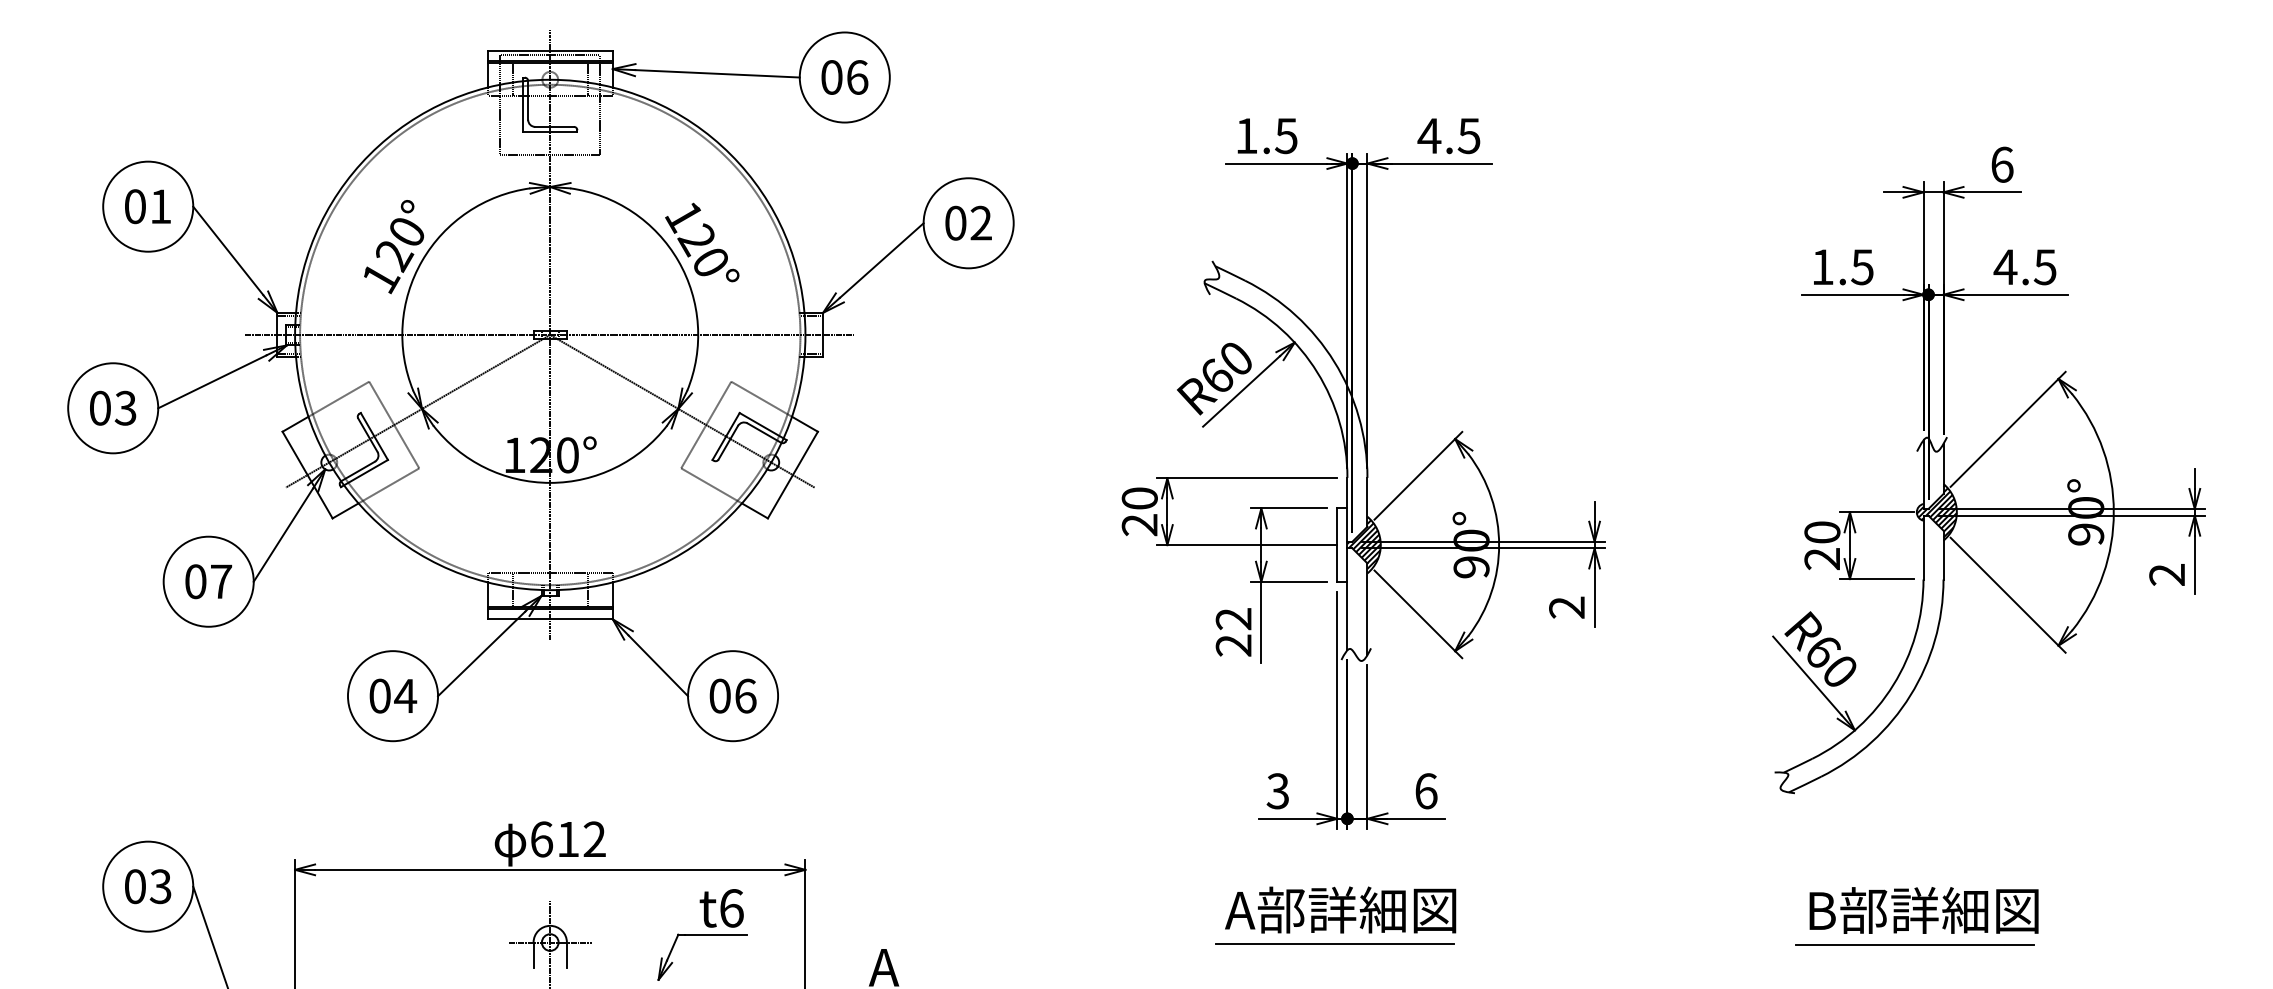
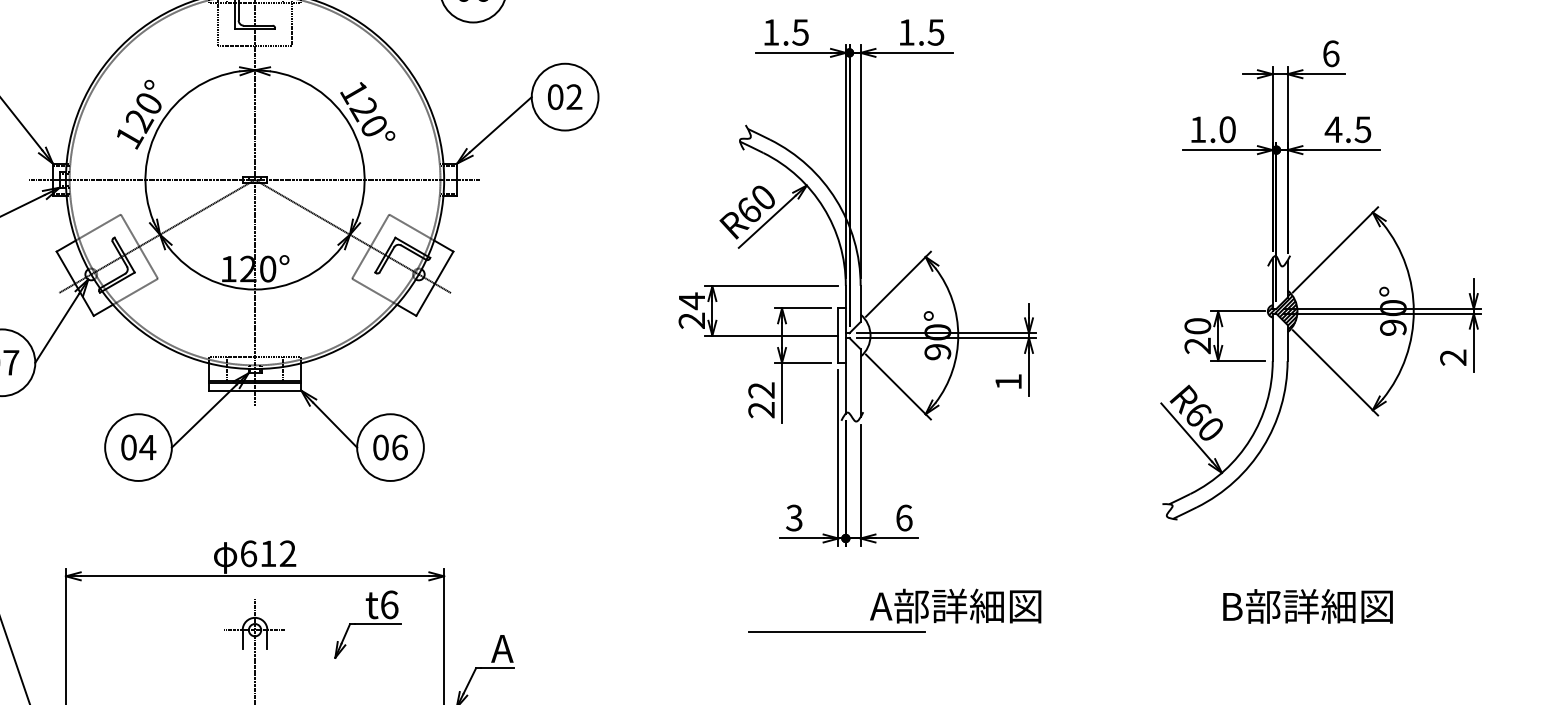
text: (1429, 135) -> (906, 32), 4.5 -> 1.5
text: (1862, 267) -> (1227, 129), 1.5 -> 1.0
text: (1139, 498) -> (691, 301), 20 -> 24
hatch: (1363, 542) -> (857, 333), removed
text: (1566, 607) -> (1008, 381), 2 -> 1
text: (1340, 909) -> (955, 605), moved
text: (1923, 910) -> (1307, 606), moved
line: (1914, 944) -> (1266, 631), removed

